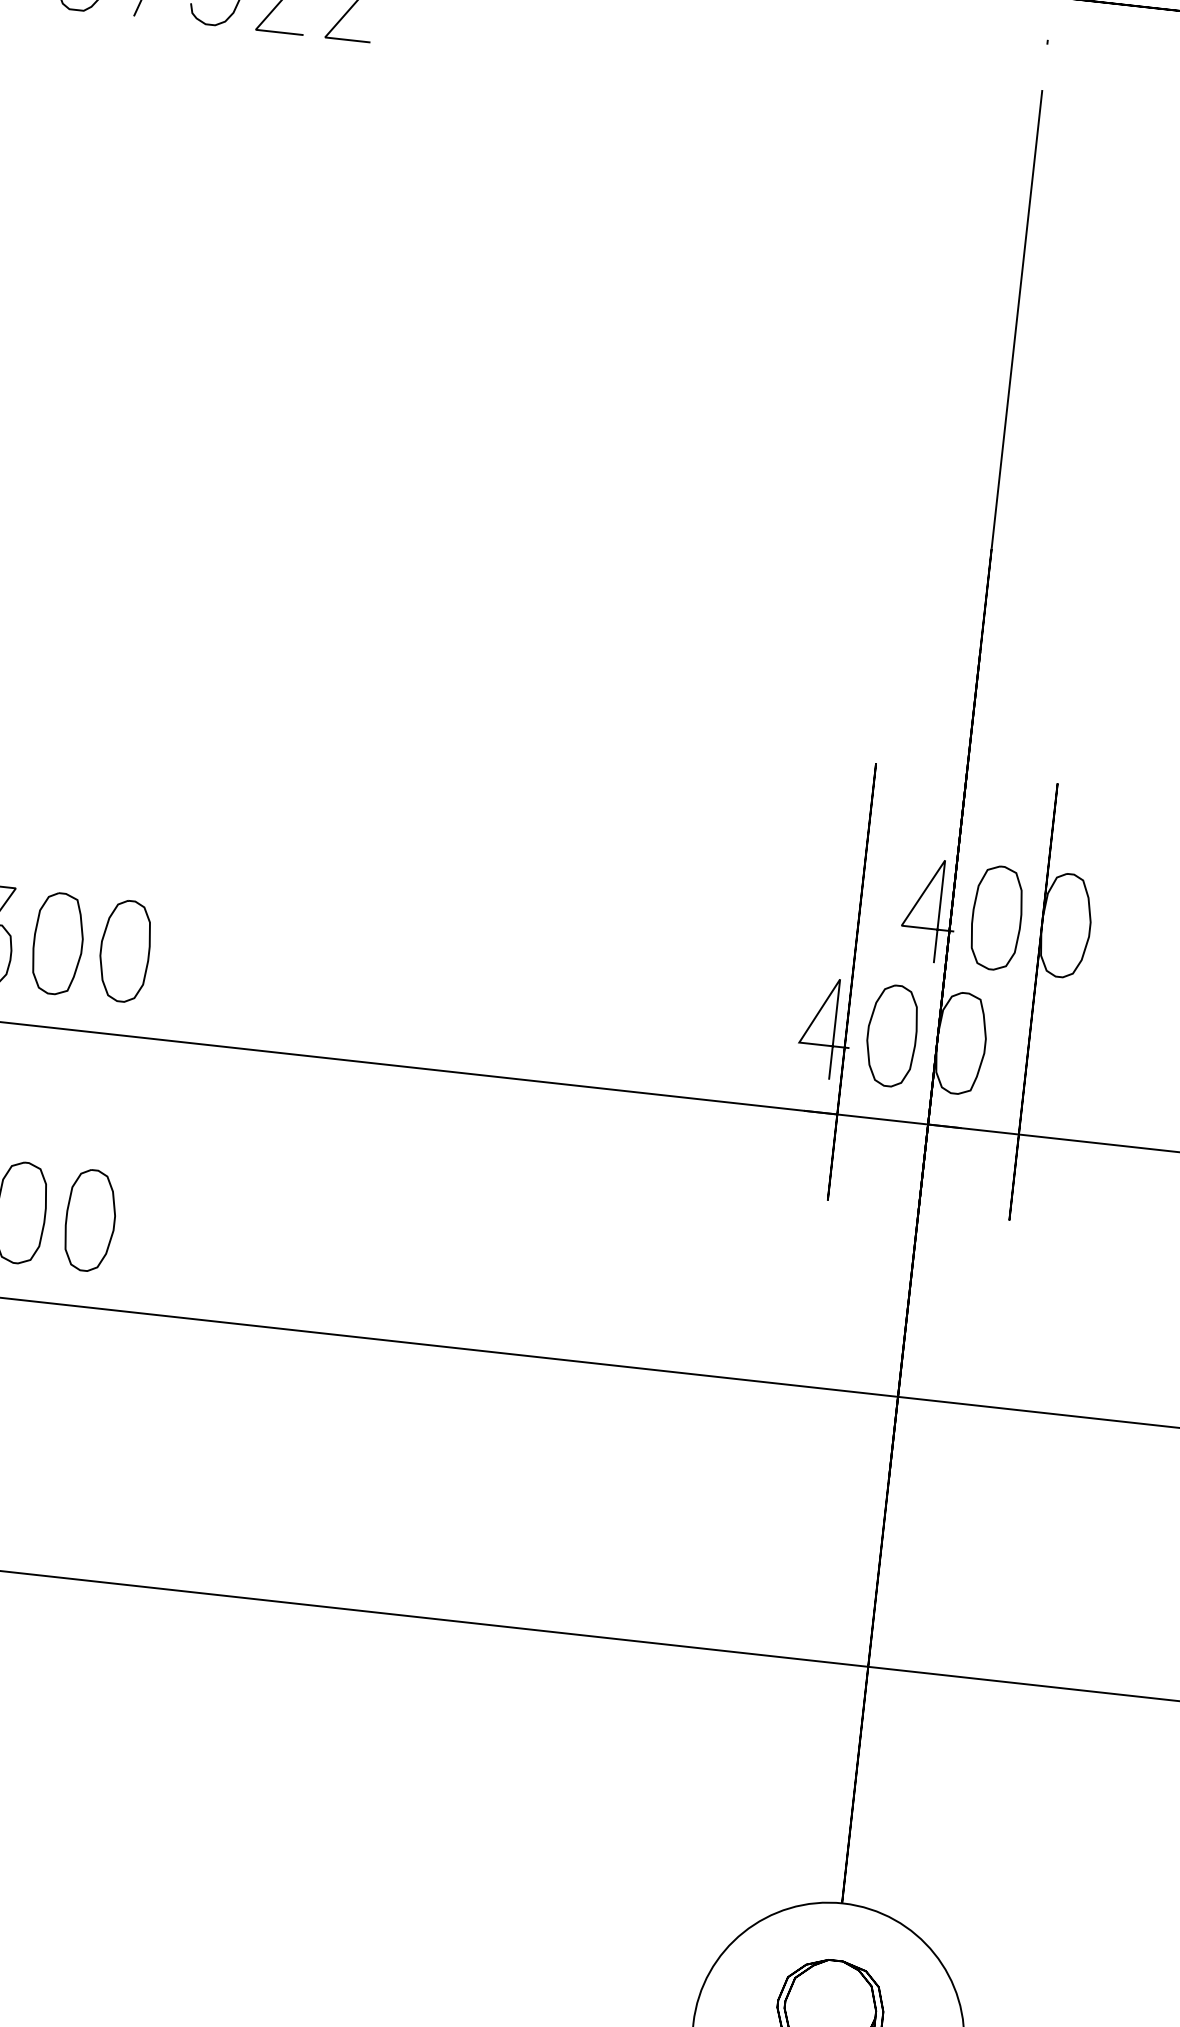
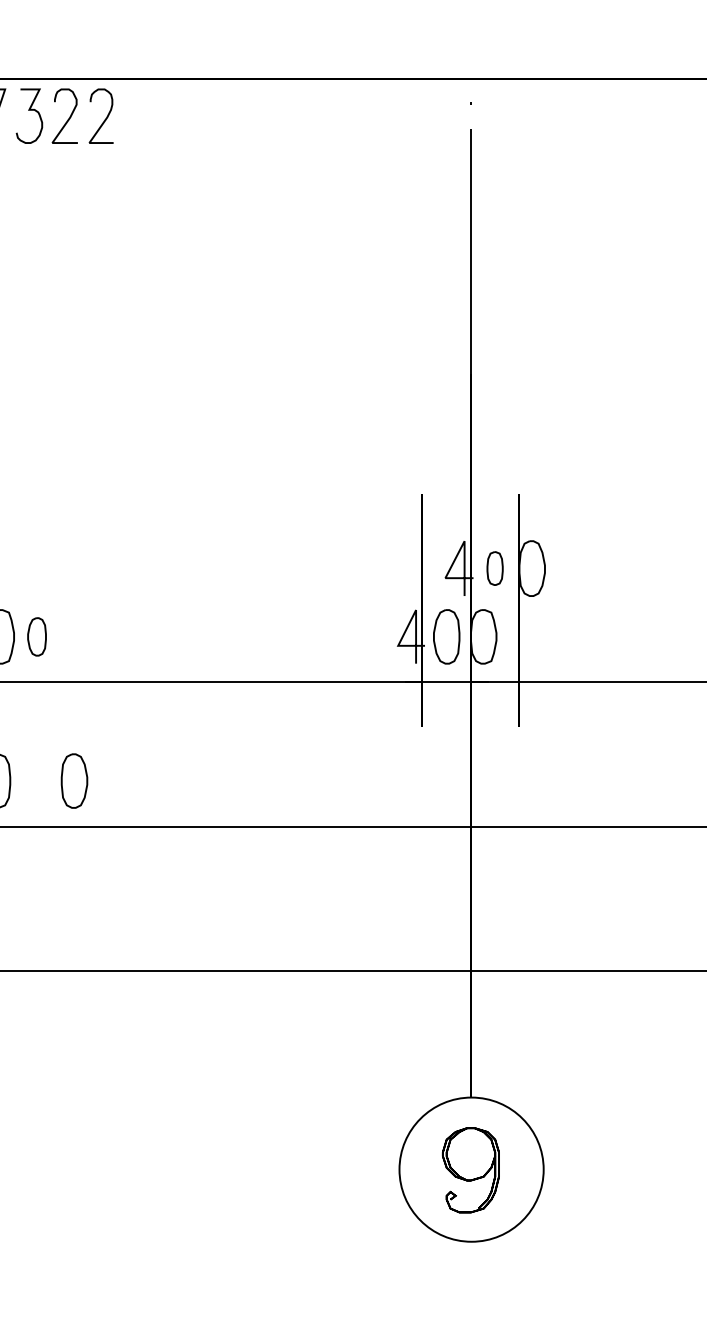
part: (995, 917) -> (494, 568), size x0.6
part: (124, 950) -> (36, 636), size x0.7
part: (90, 1219) -> (74, 780), moved

